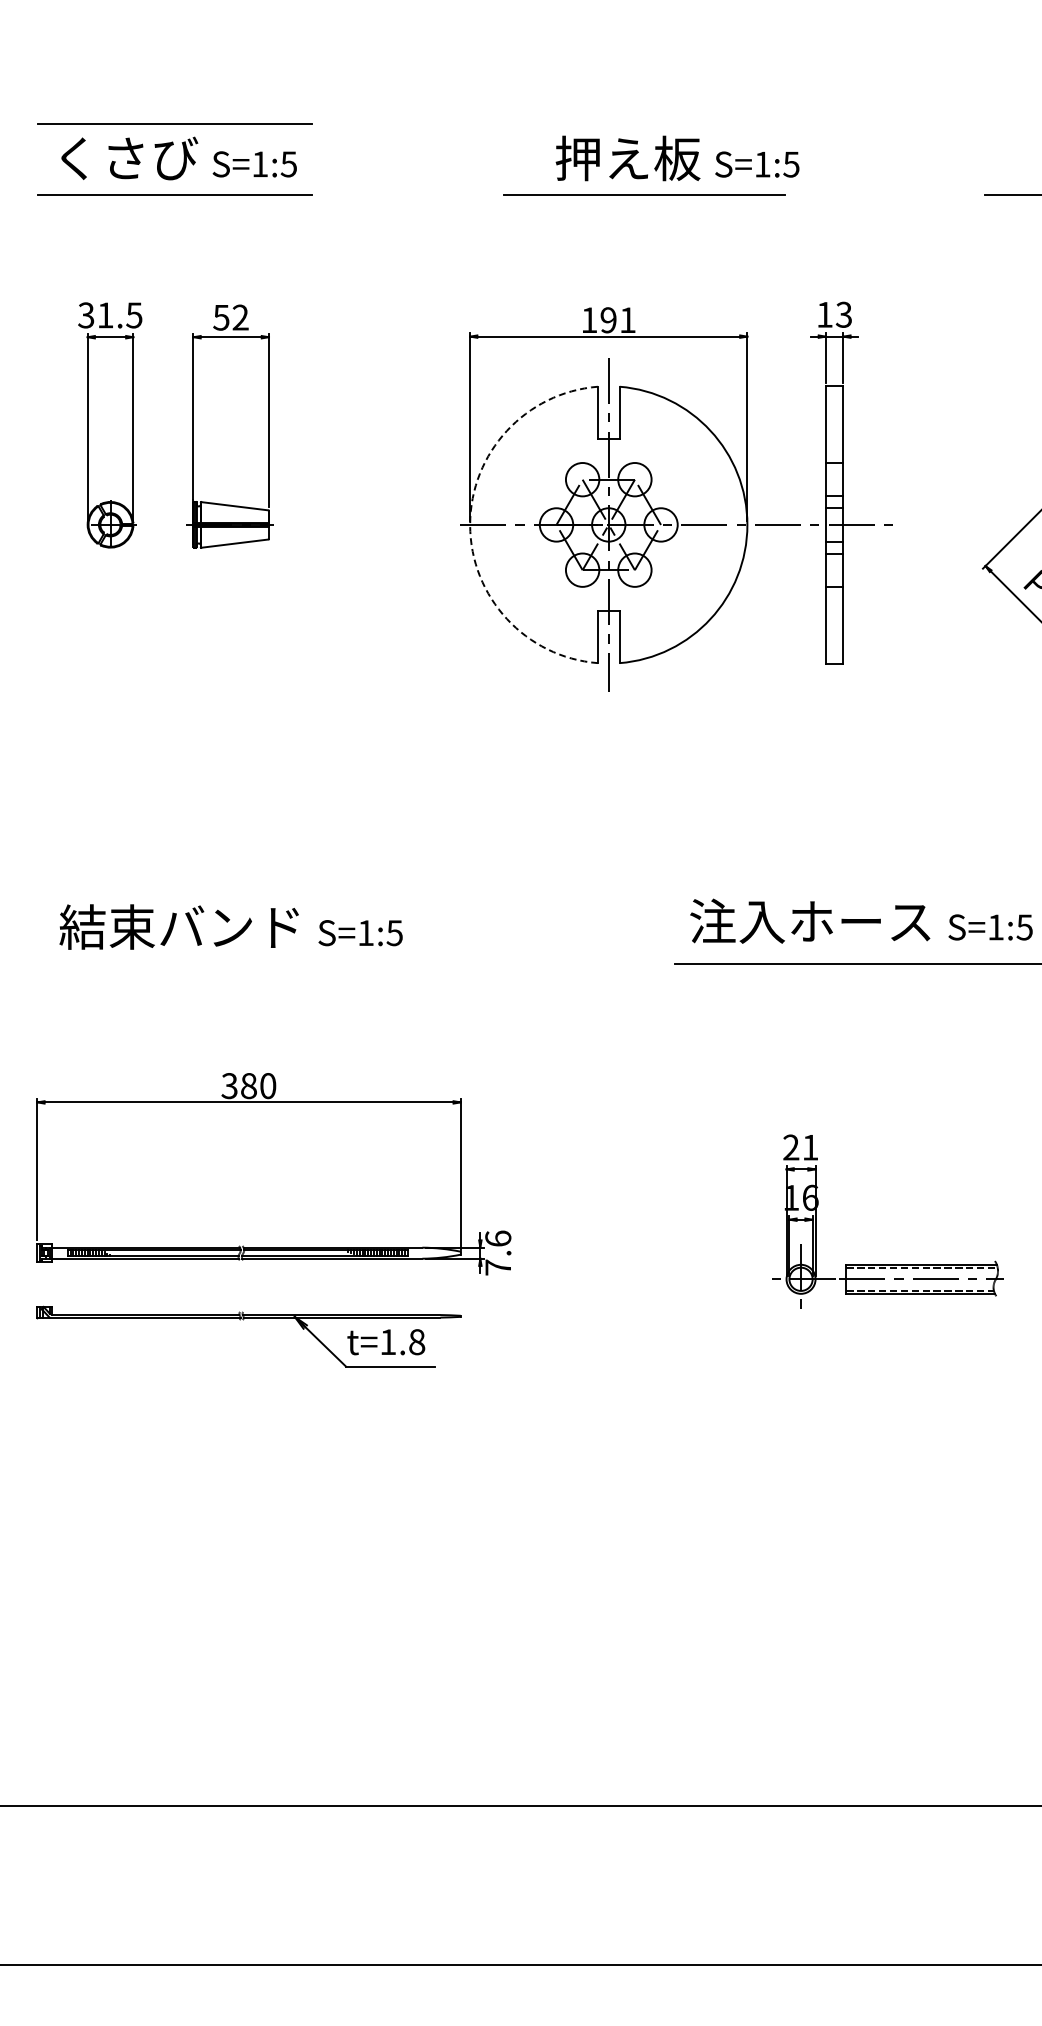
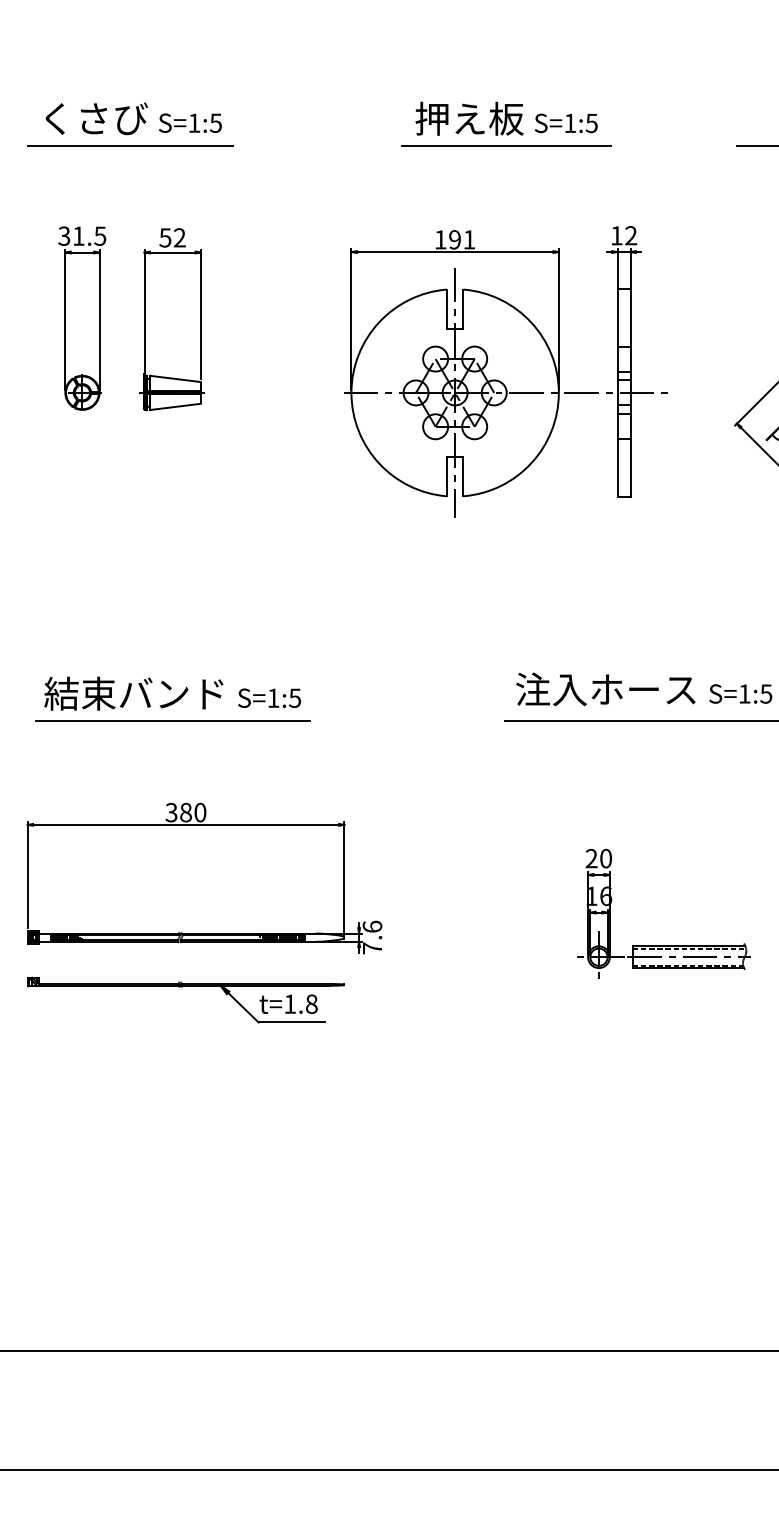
line: (174, 123) -> (130, 92), removed
line: (644, 194) -> (506, 145), moved
text: (843, 314) -> (630, 235), 13 -> 12
arc: (470, 524) -> (351, 392), dashed -> solid
line: (230, 963) -> (172, 720), added
text: (810, 1147) -> (606, 858), 21 -> 20

